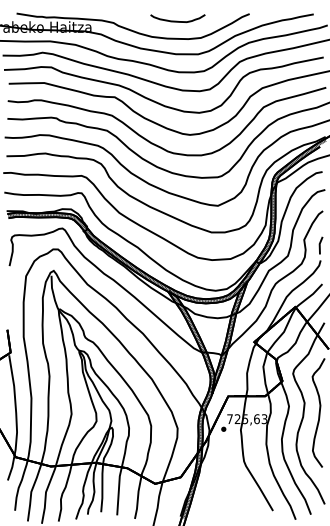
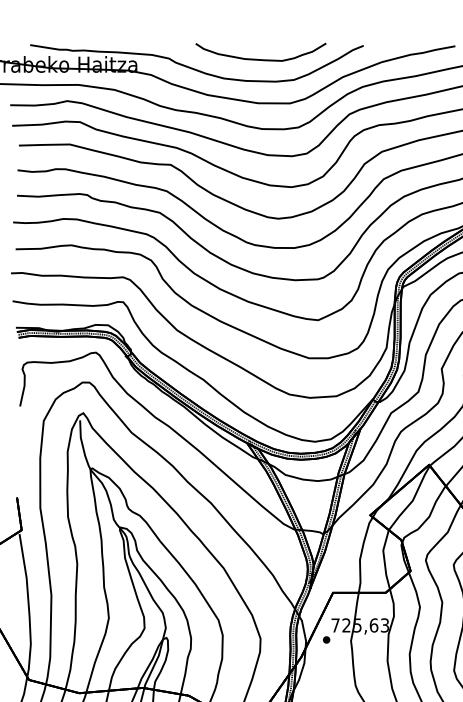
part: (177, 18) -> (260, 52), size x1.67

